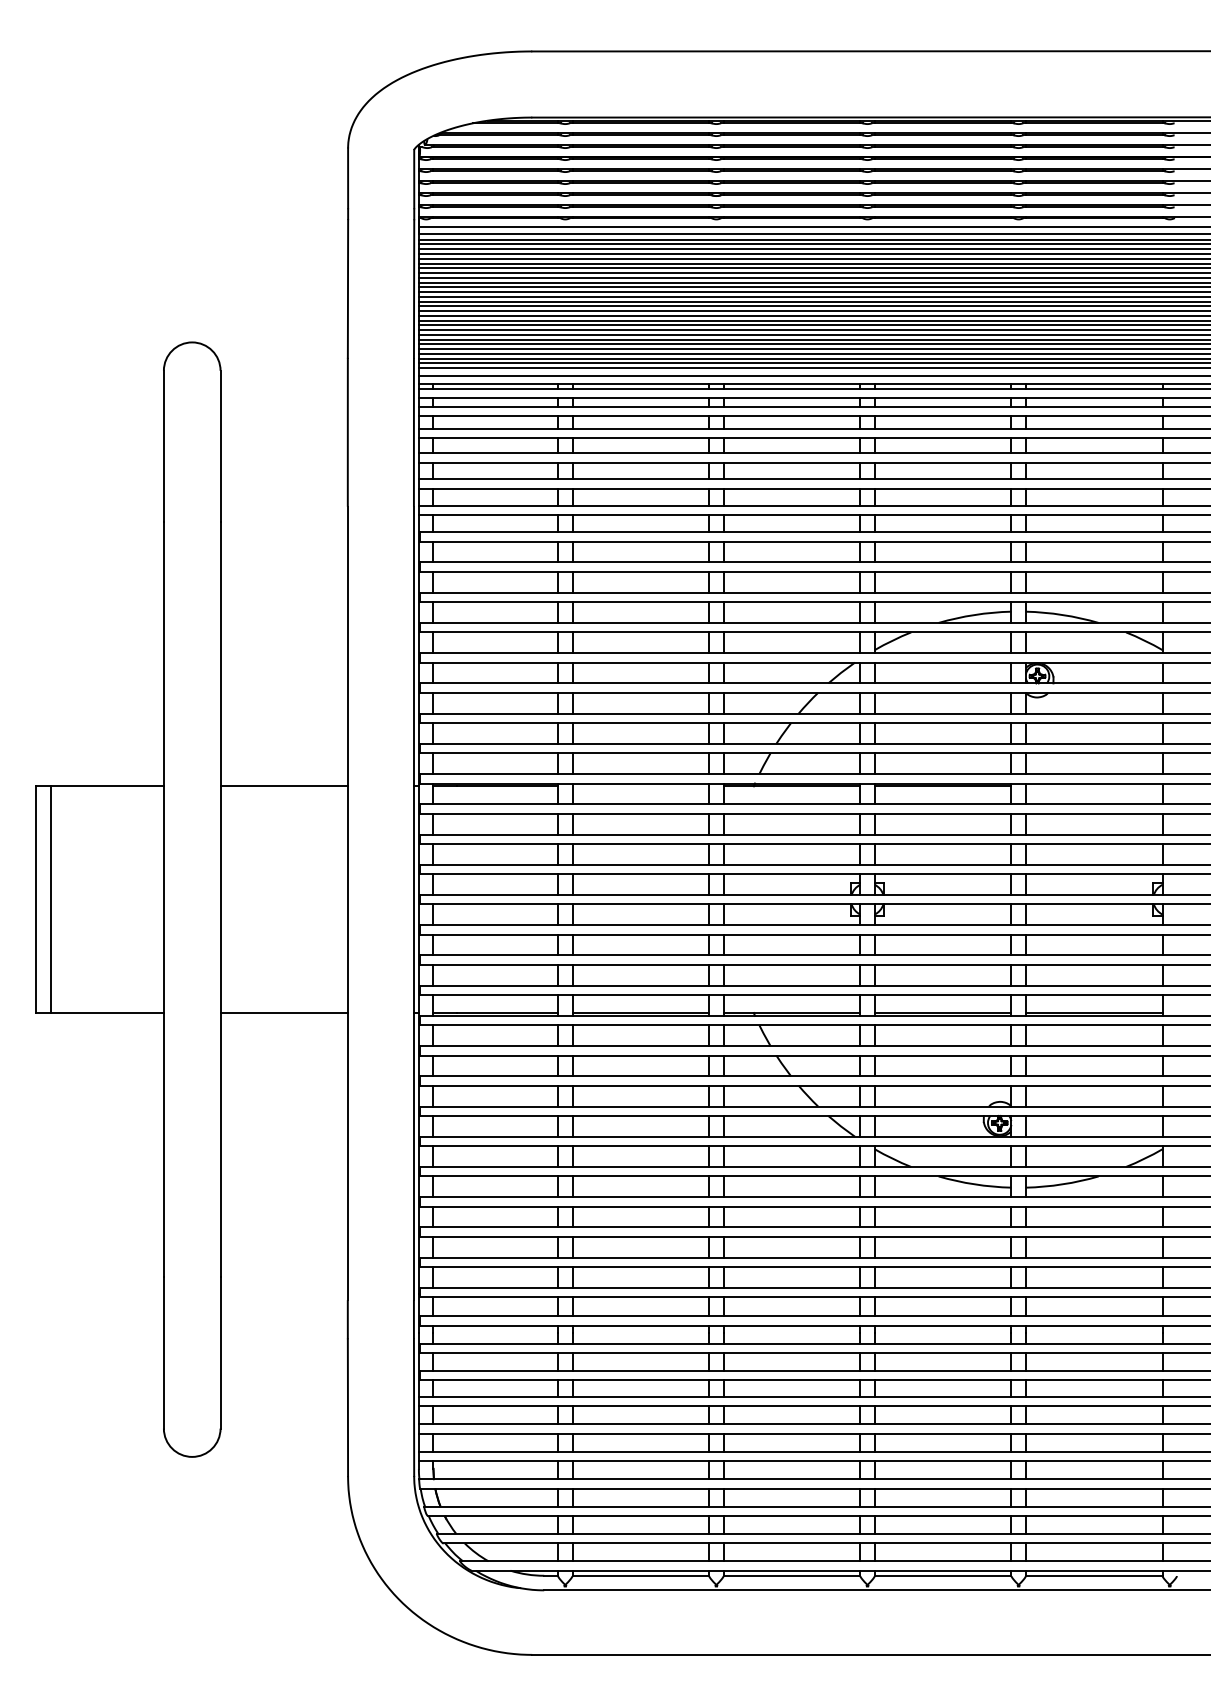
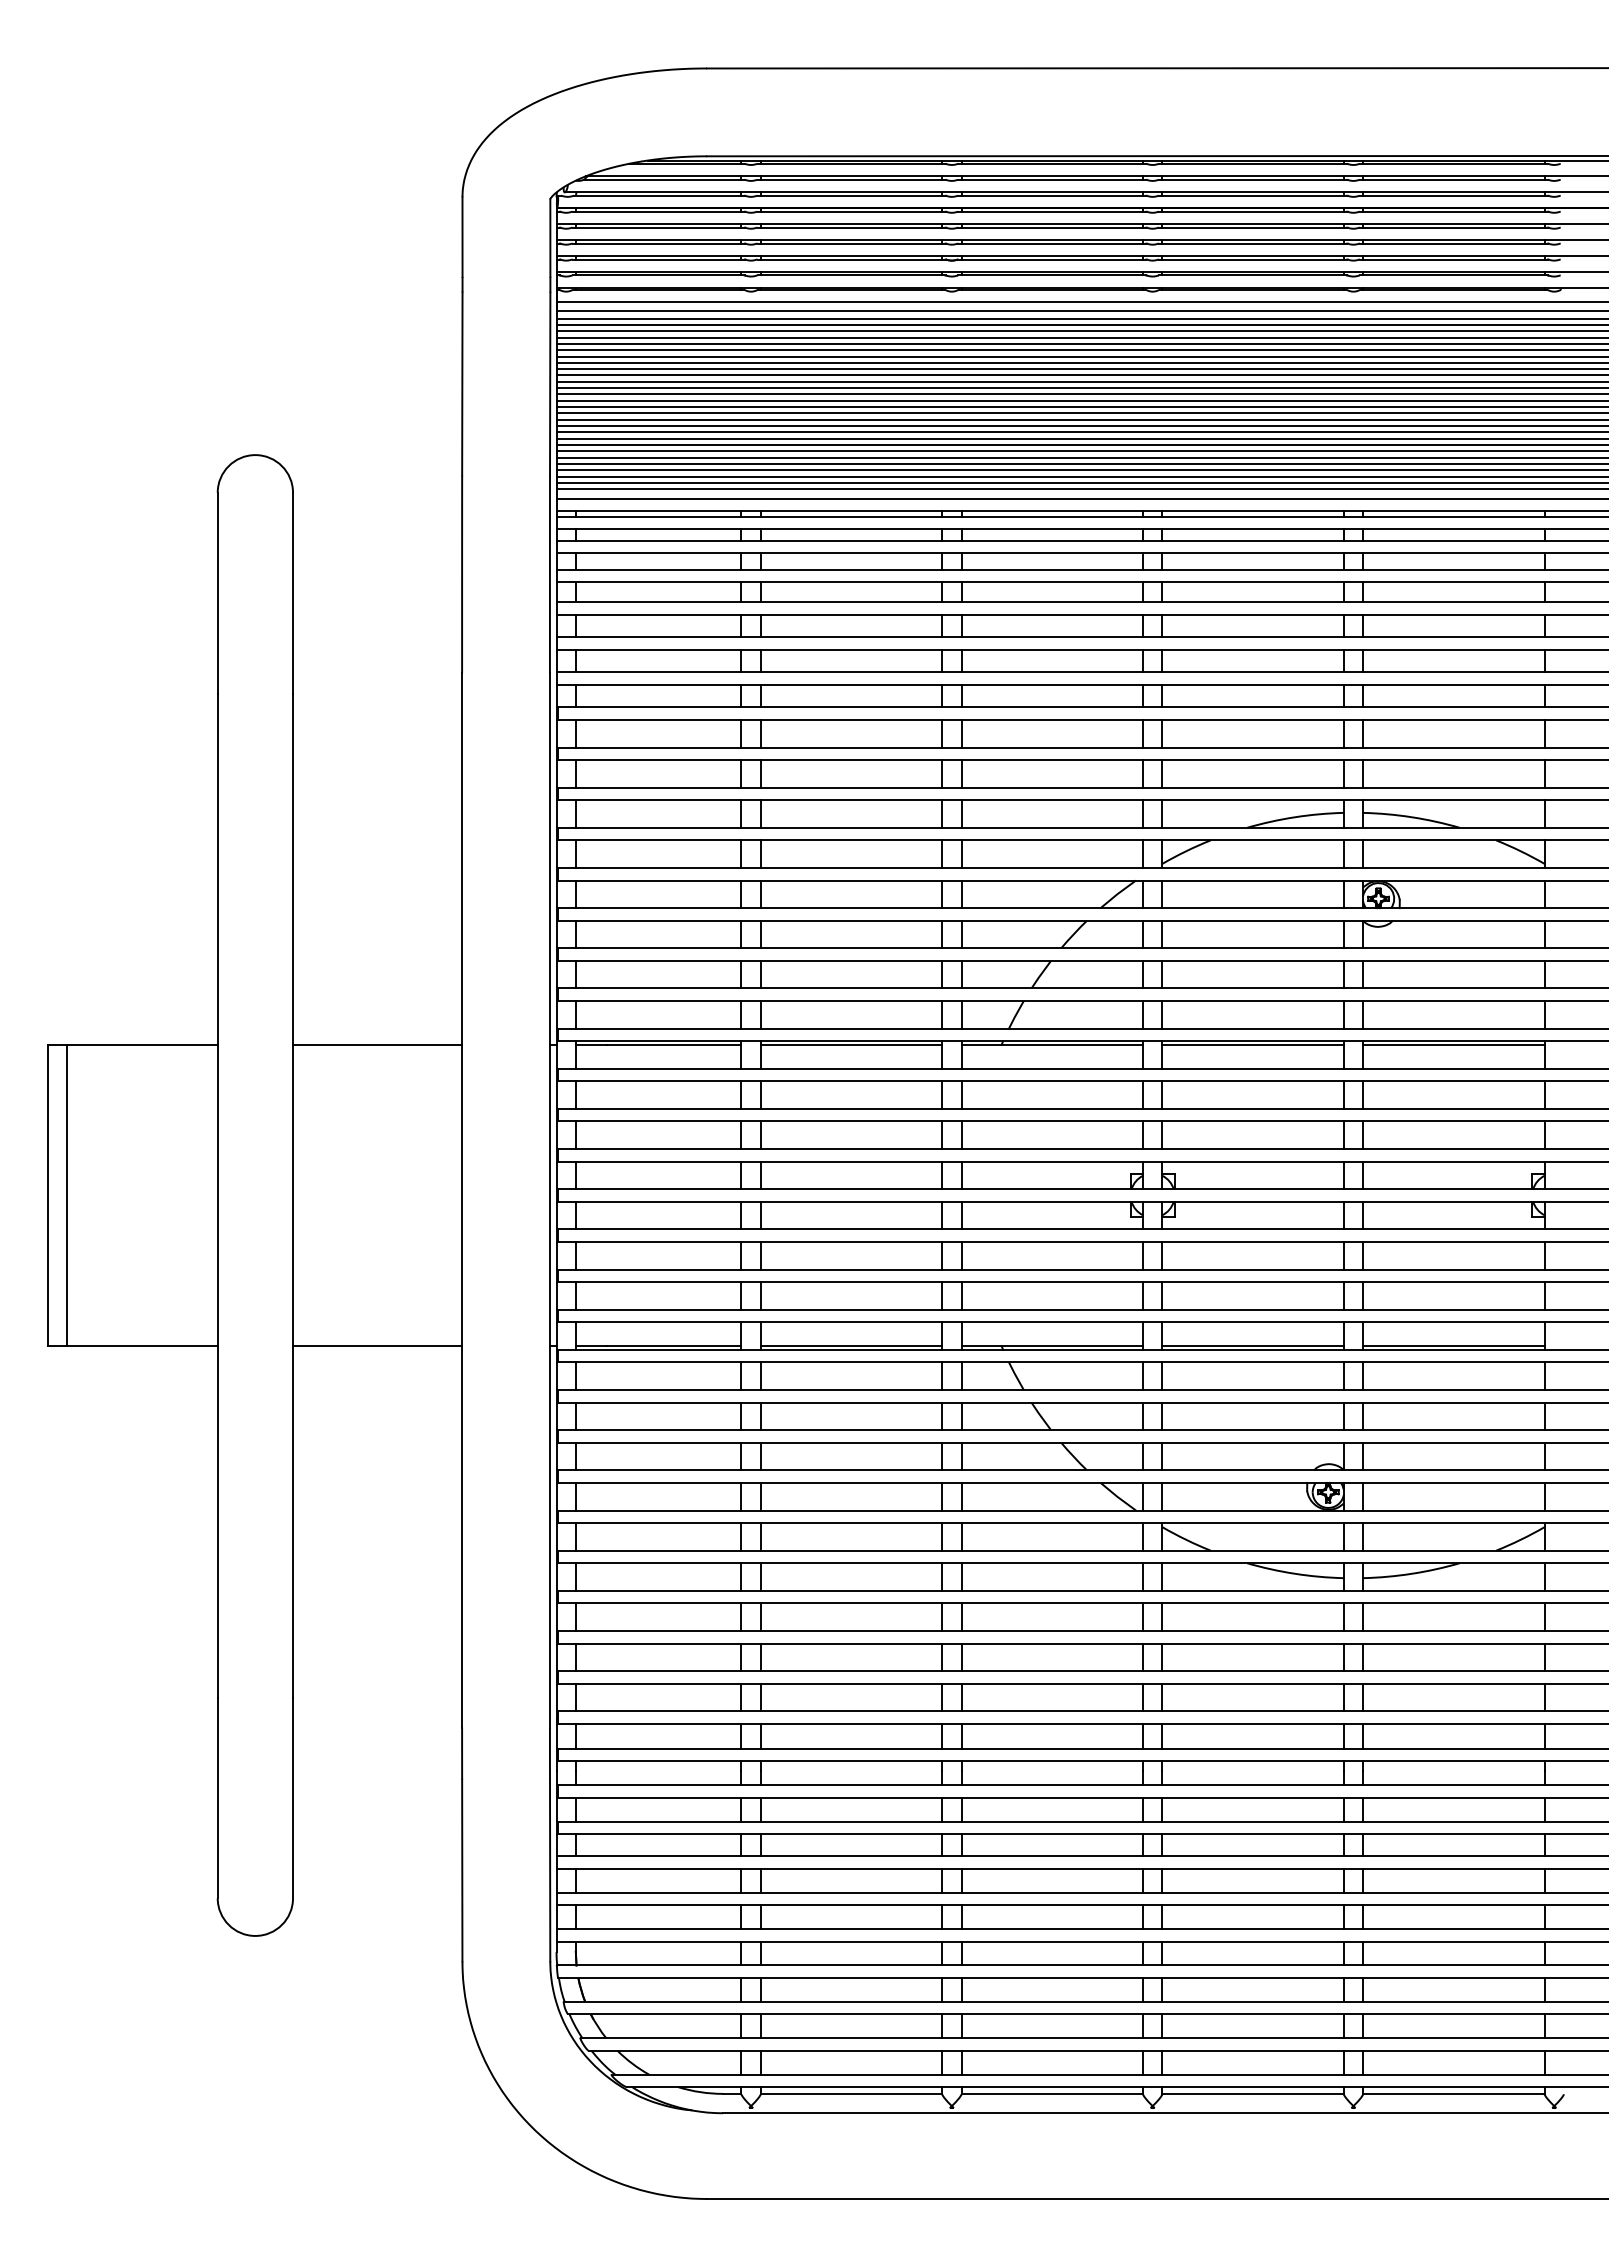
line: (640, 786) -> (851, 1044), added
line: (1093, 786) -> (1453, 1044), added

